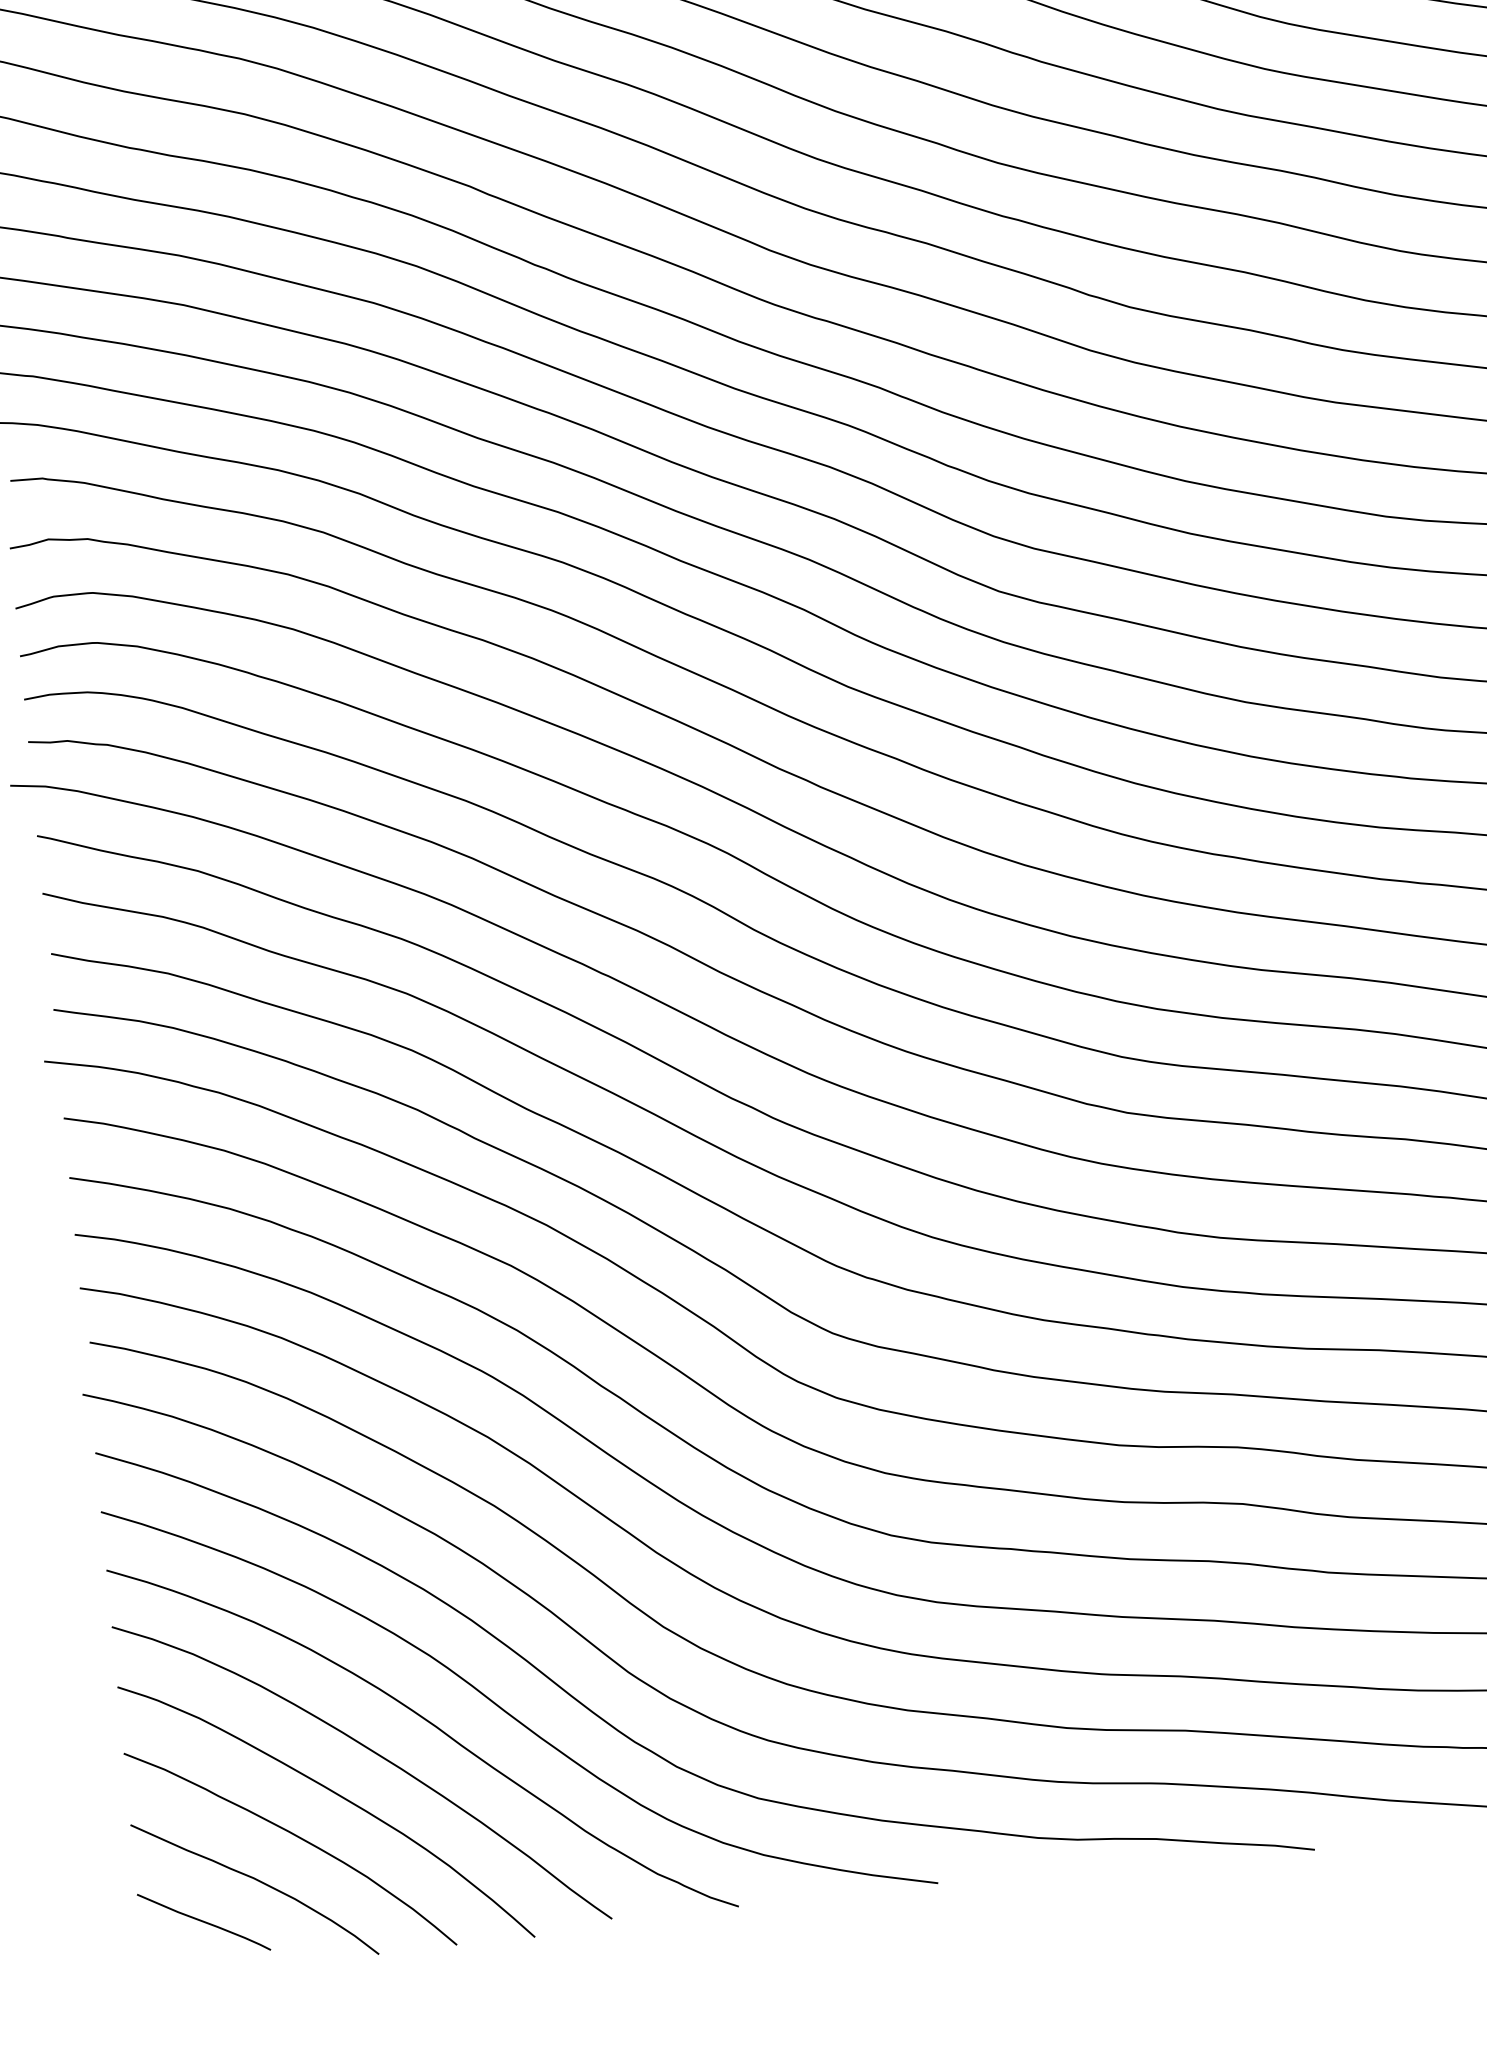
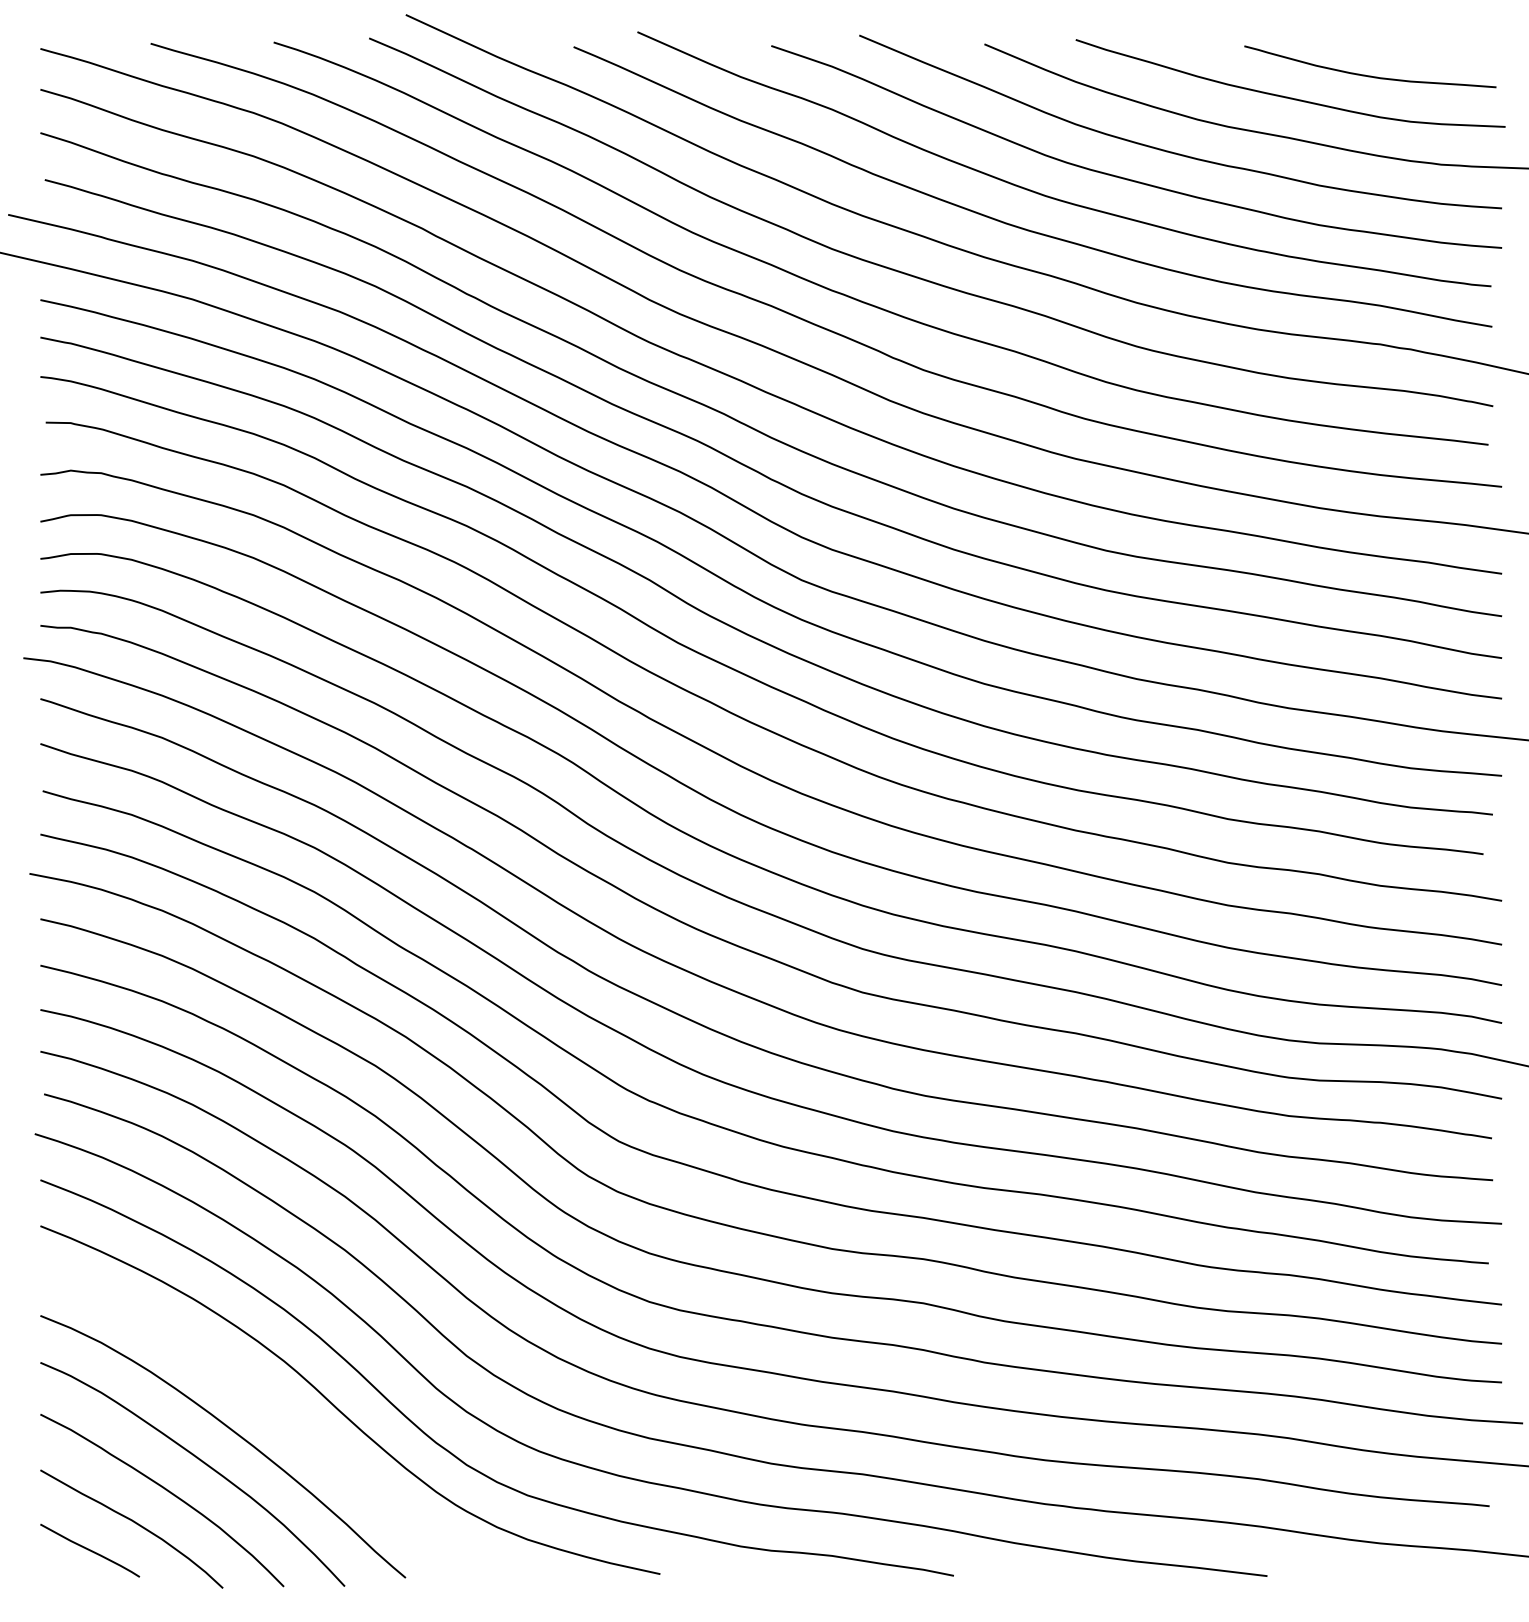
curve: (431, 1725) -> (280, 1415), removed

